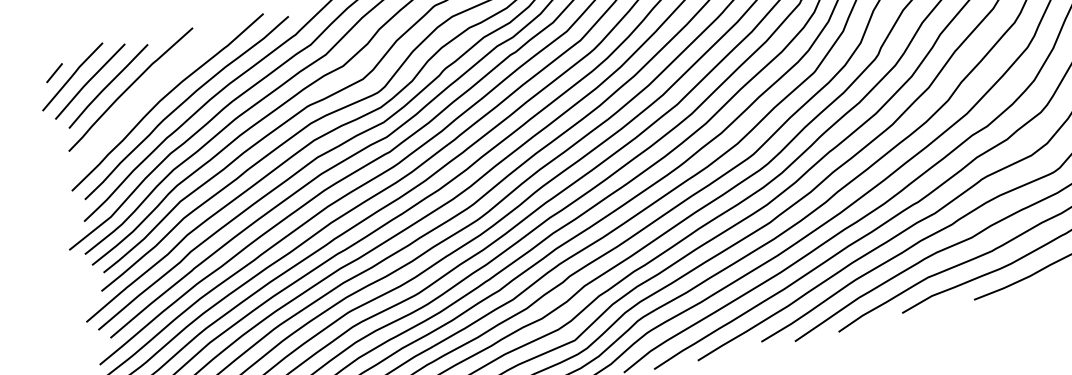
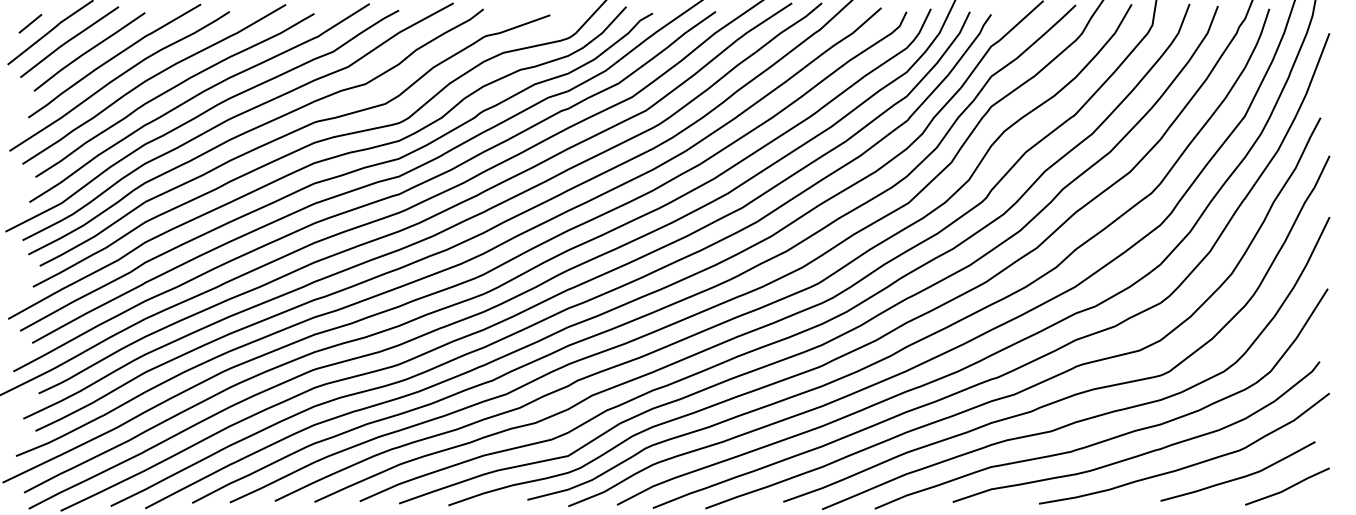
curve: (136, 103) -> (117, 78), added

